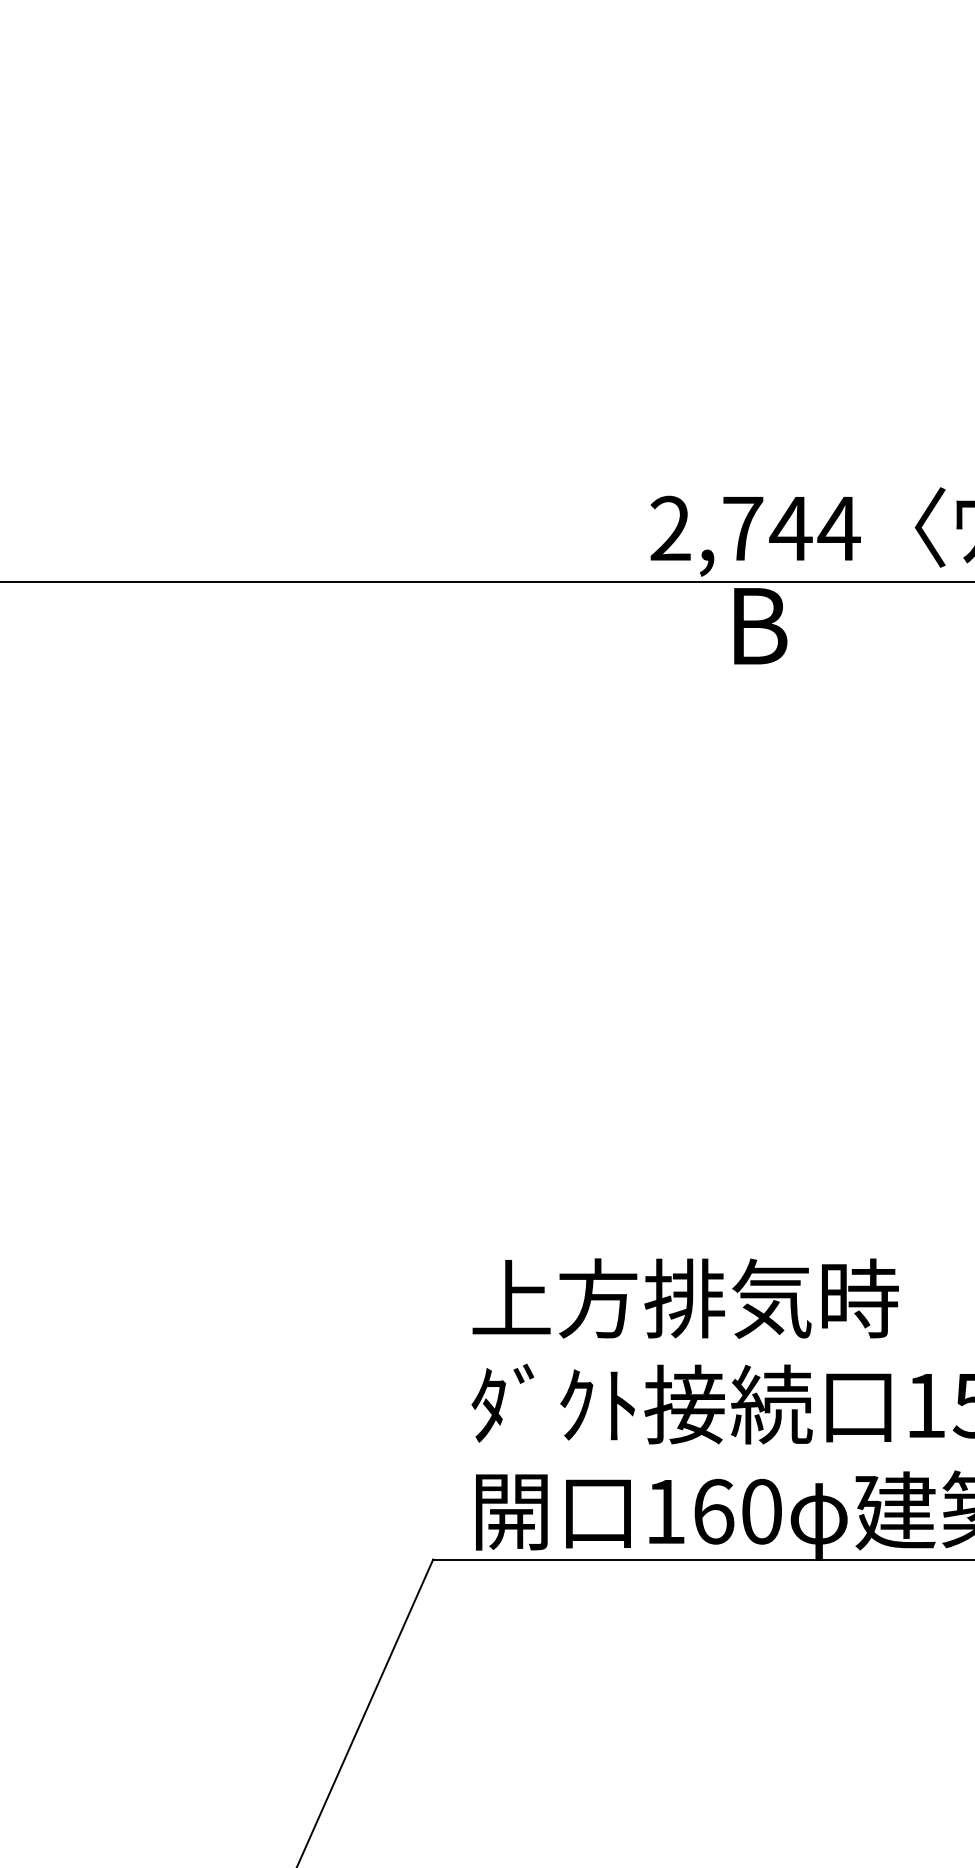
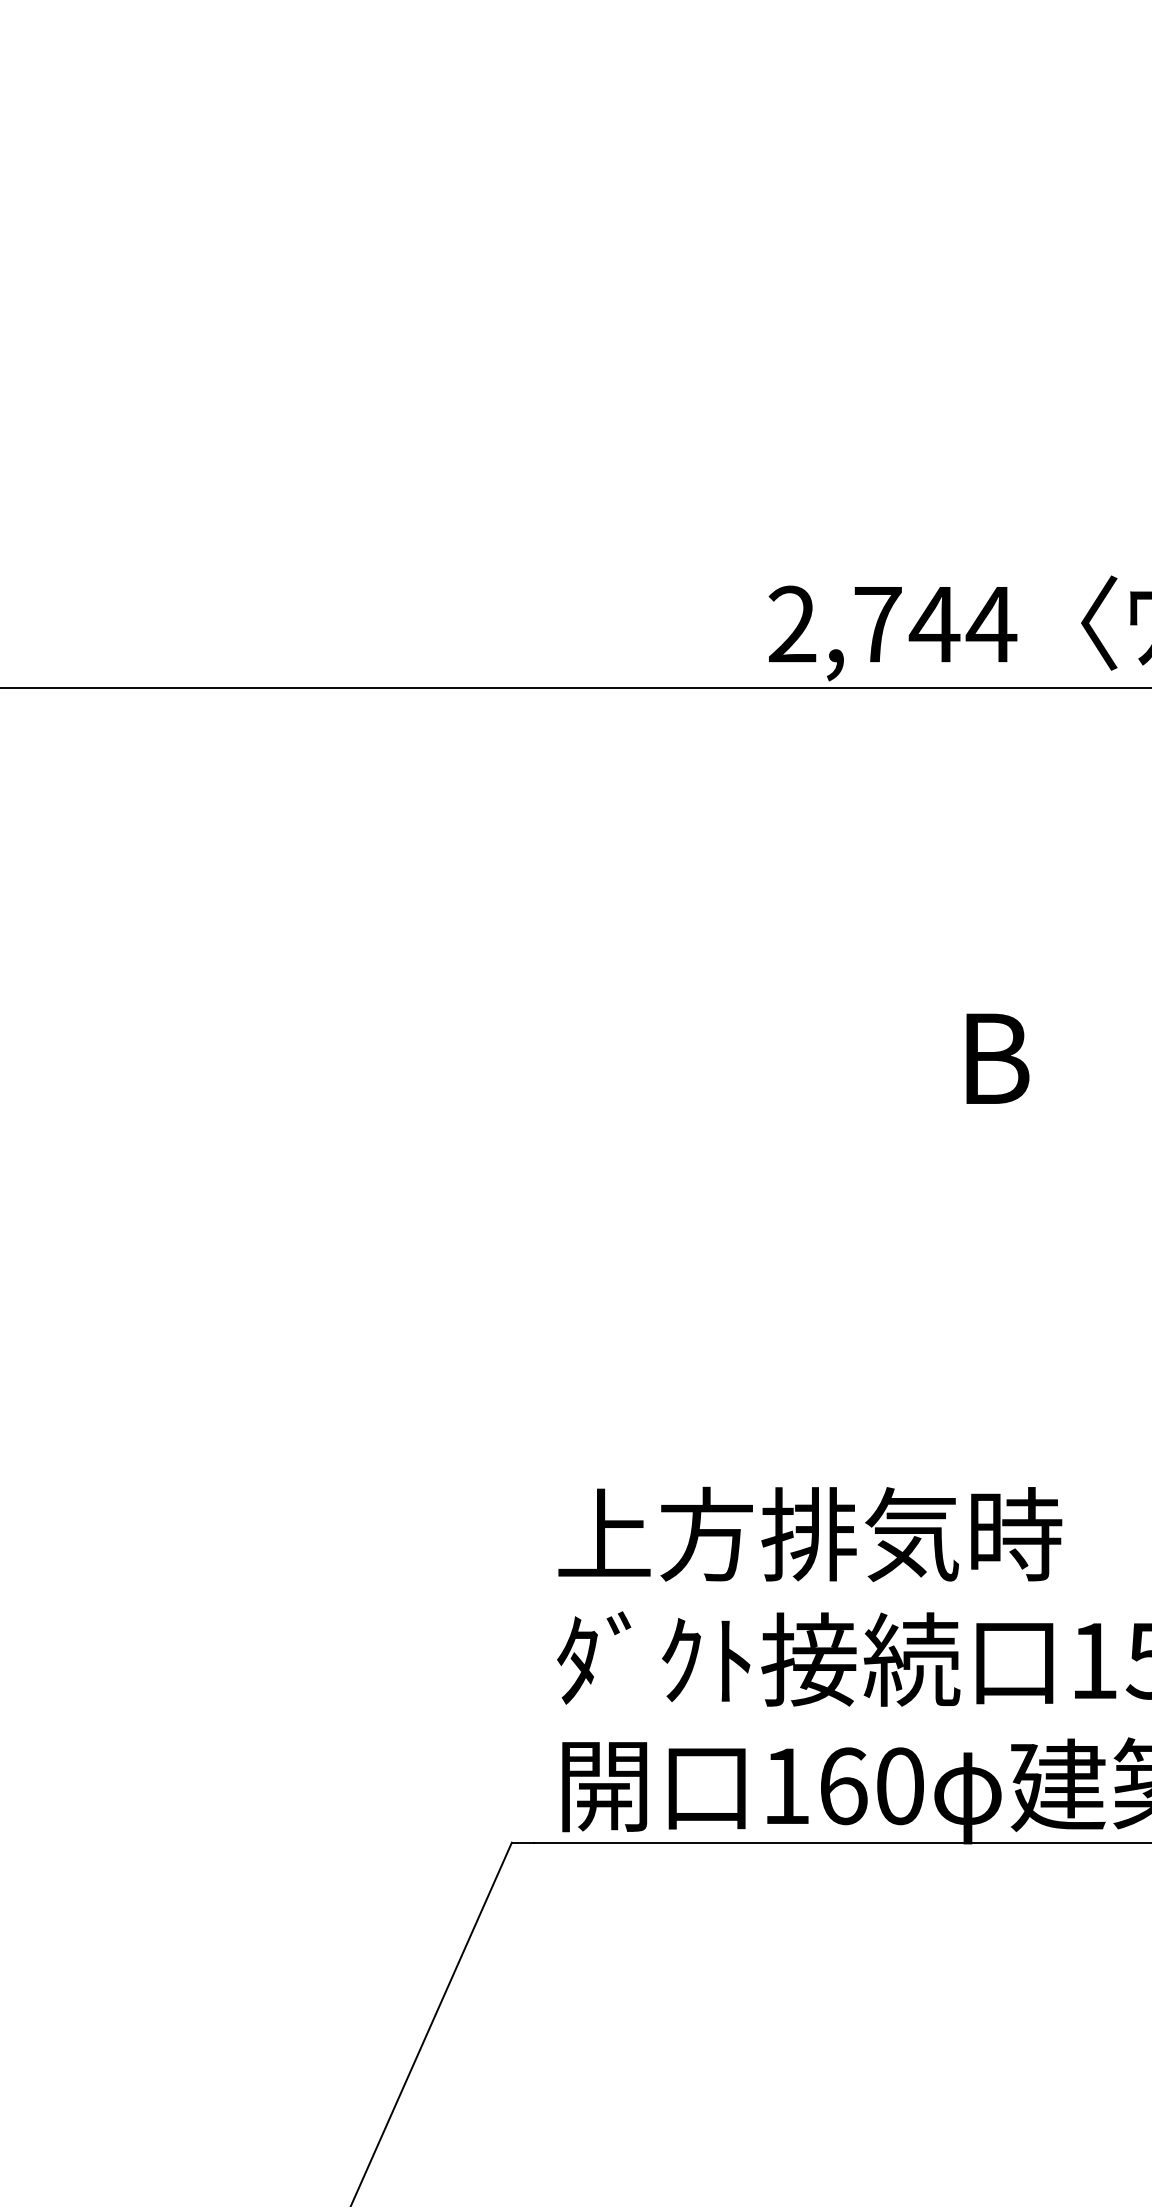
text: (760, 625) -> (997, 1058), moved

